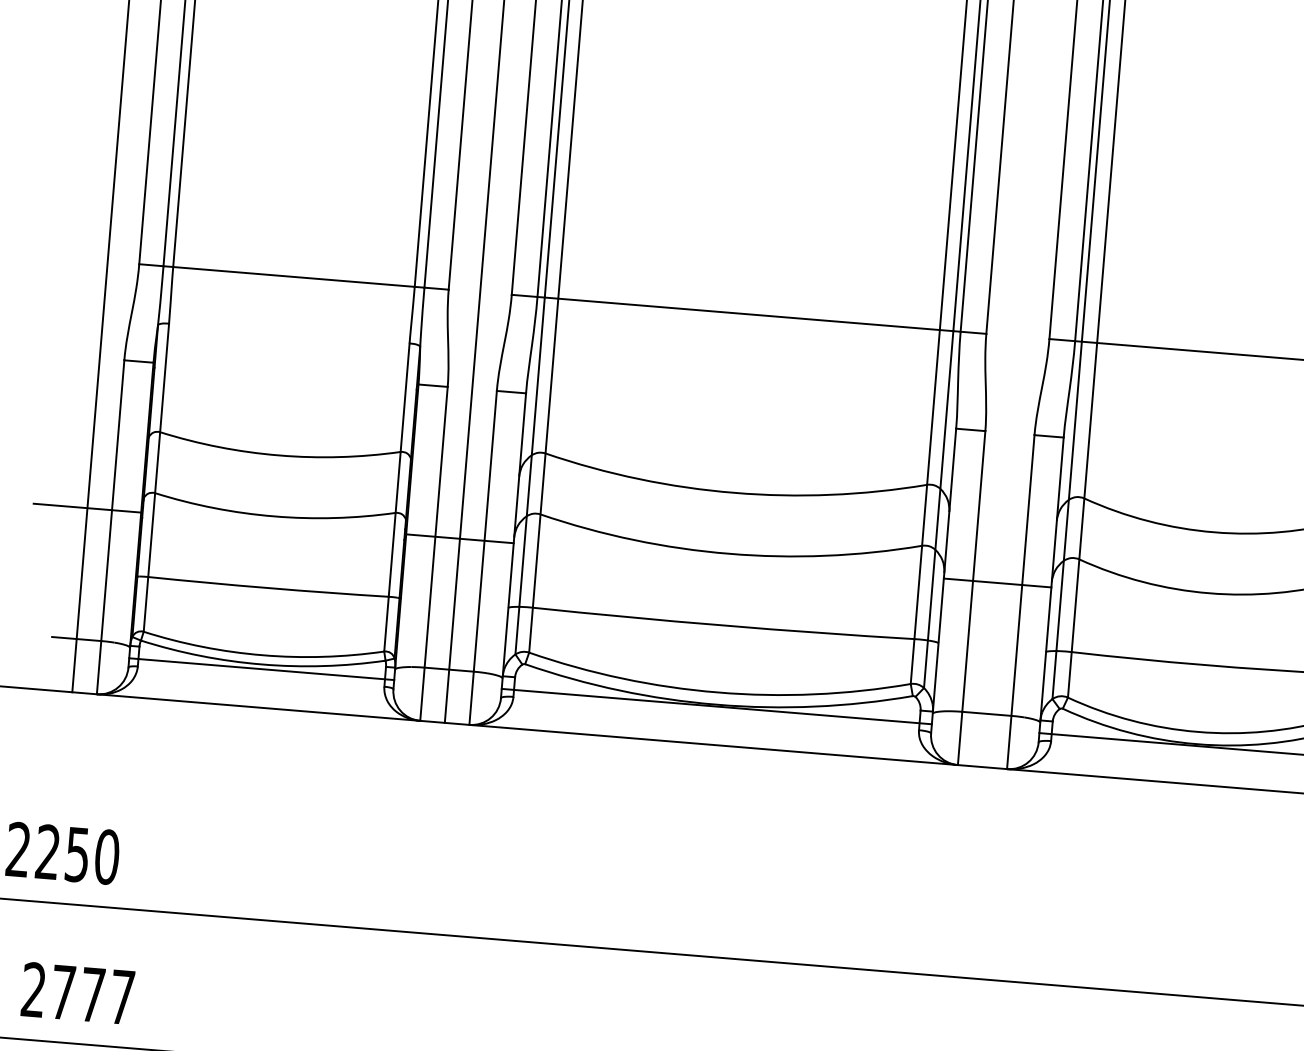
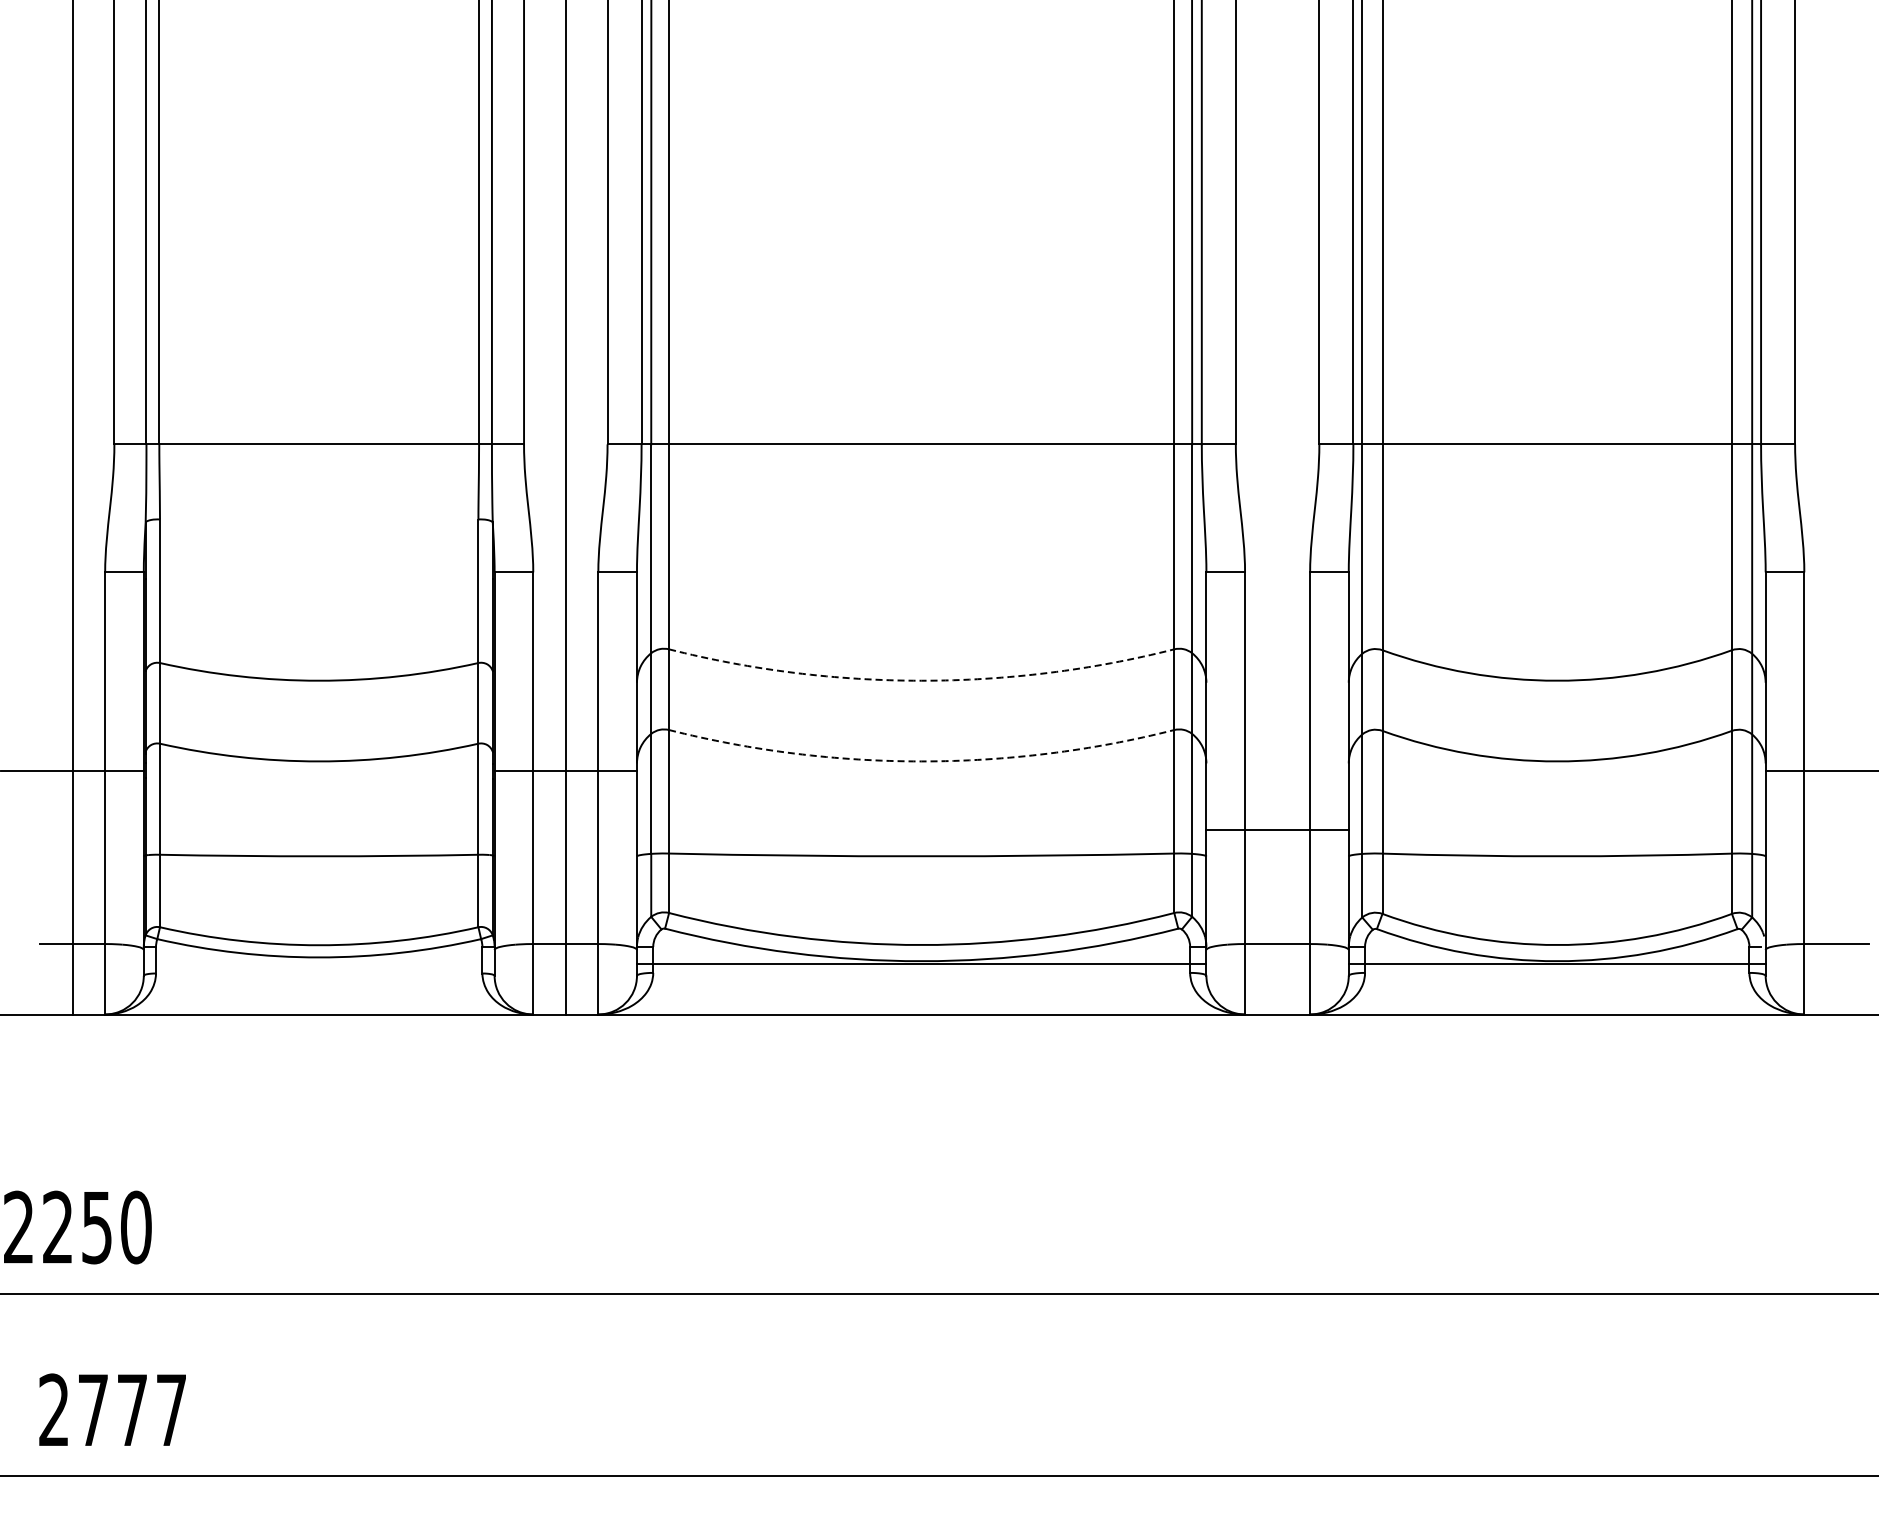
arc: (734, 492) -> (921, 680), solid -> dashed
arc: (729, 553) -> (921, 761), solid -> dashed
line: (997, 582) -> (1277, 829), moved
line: (261, 669) -> (318, 963), removed

